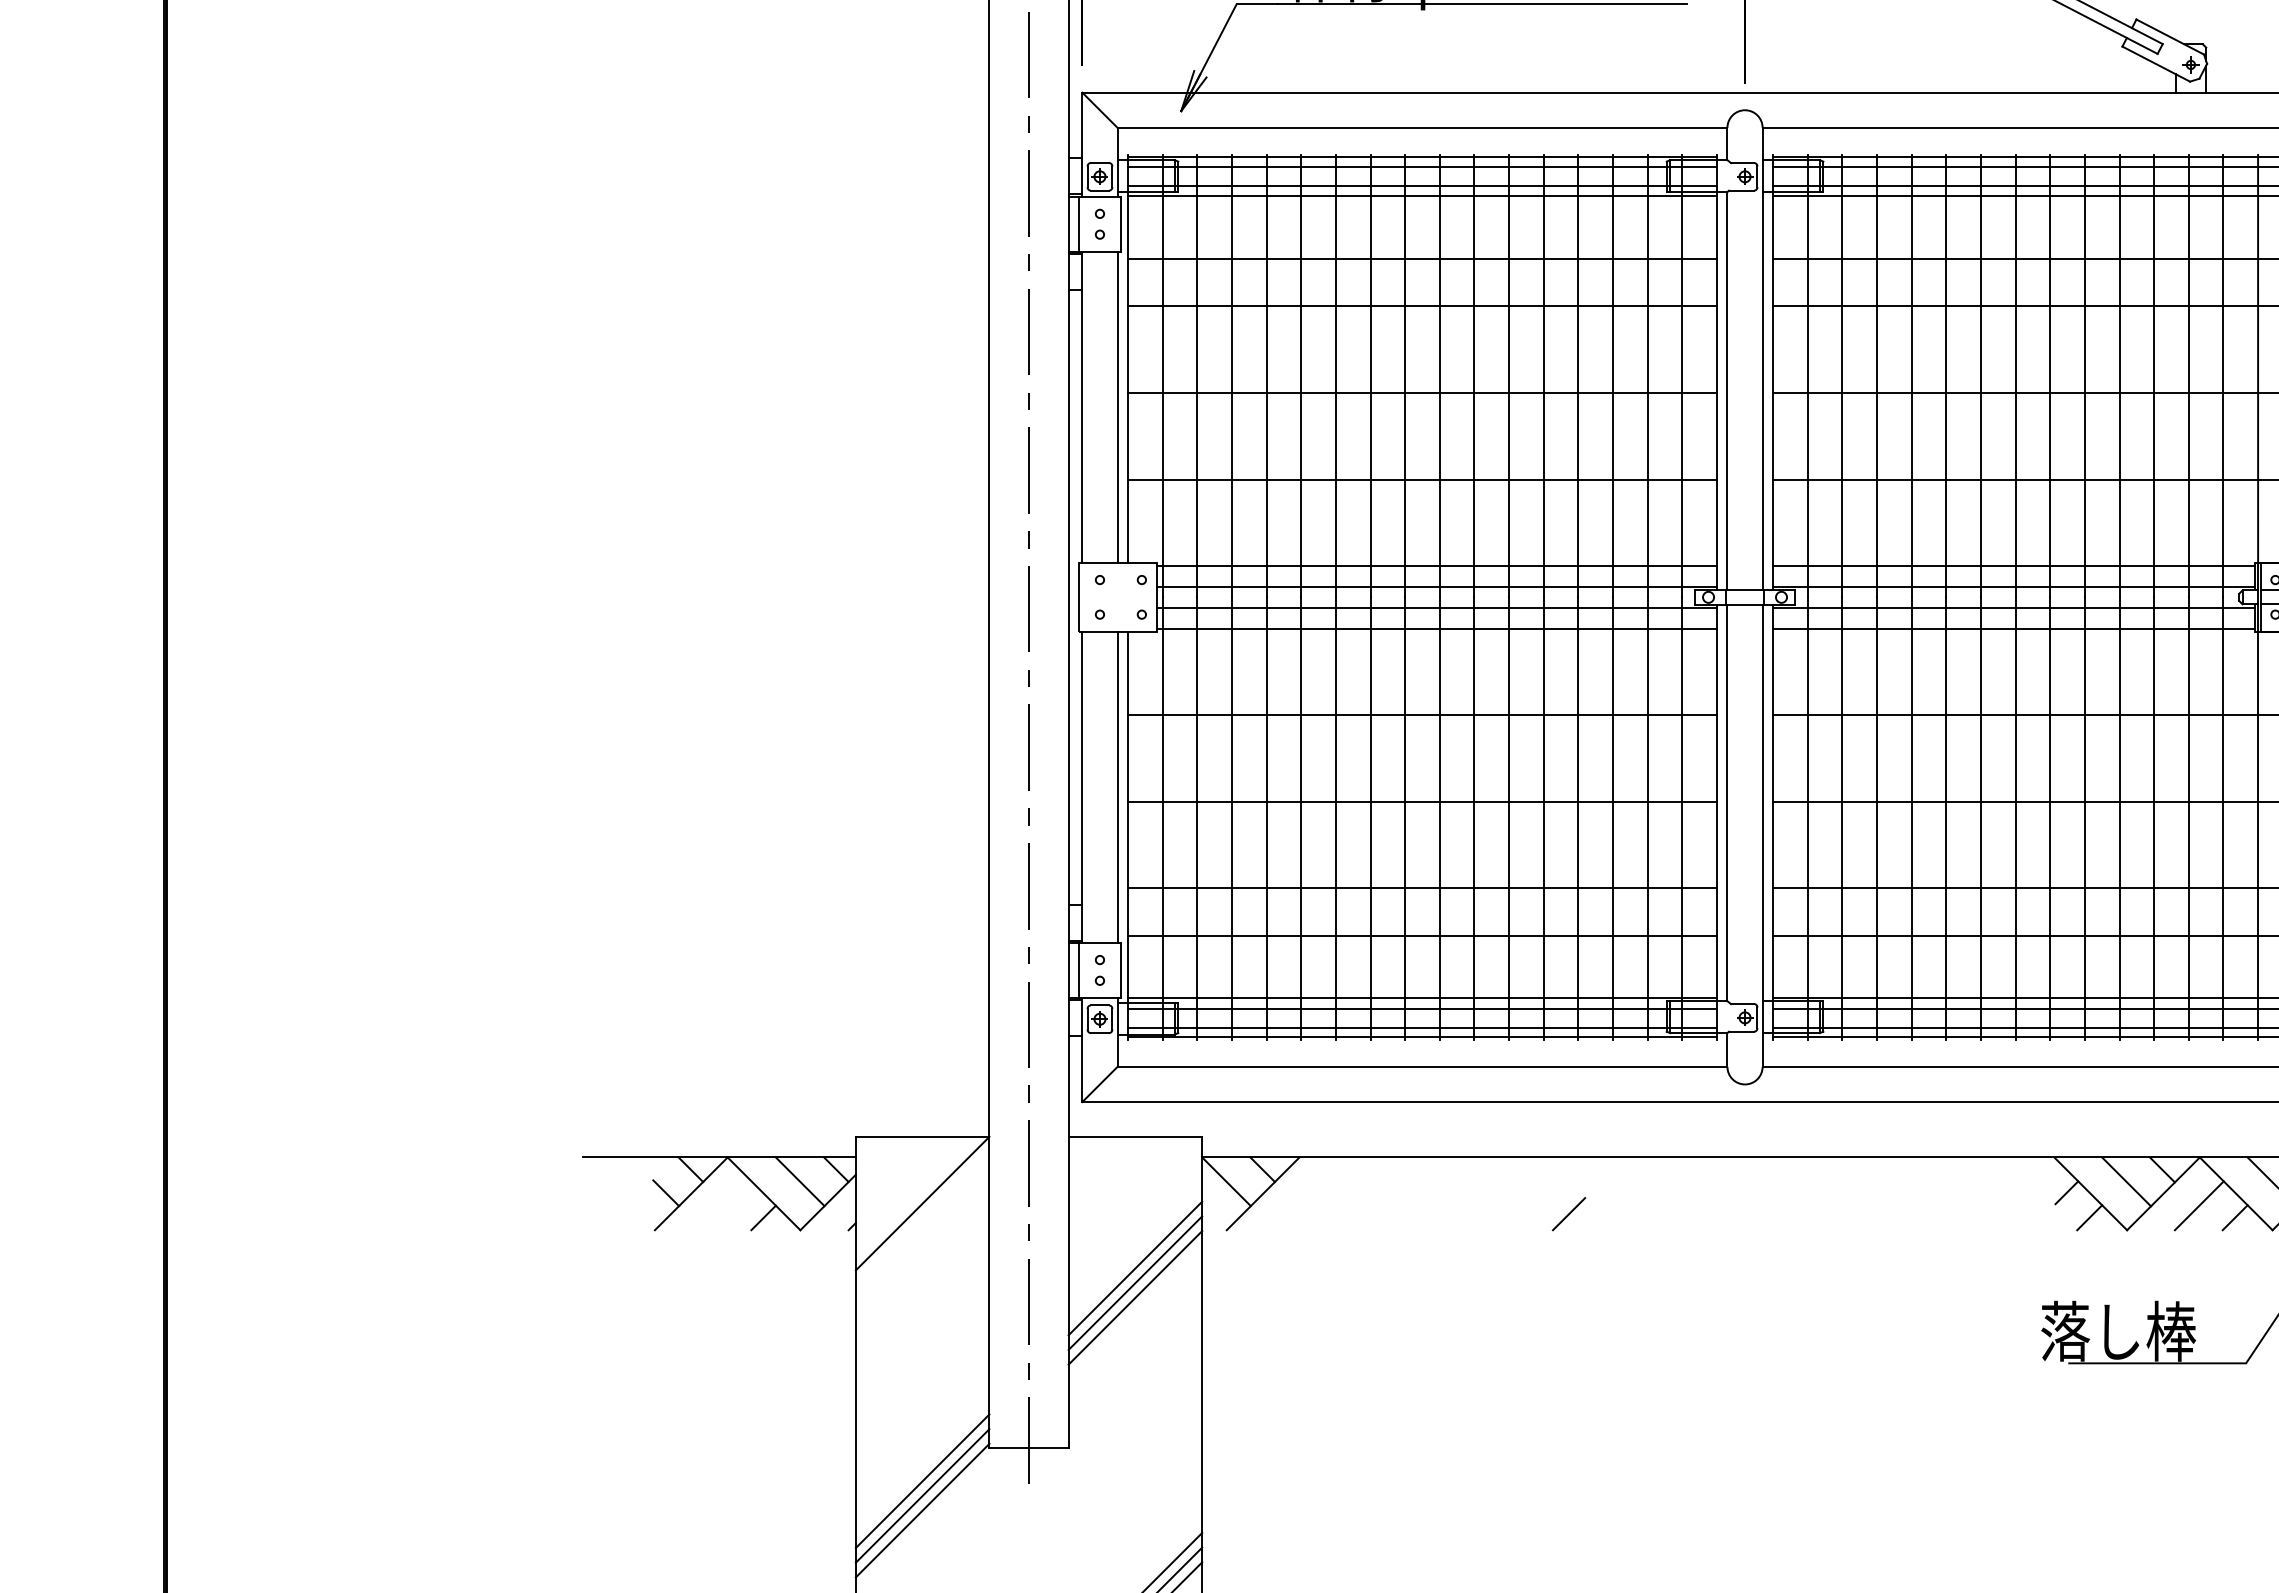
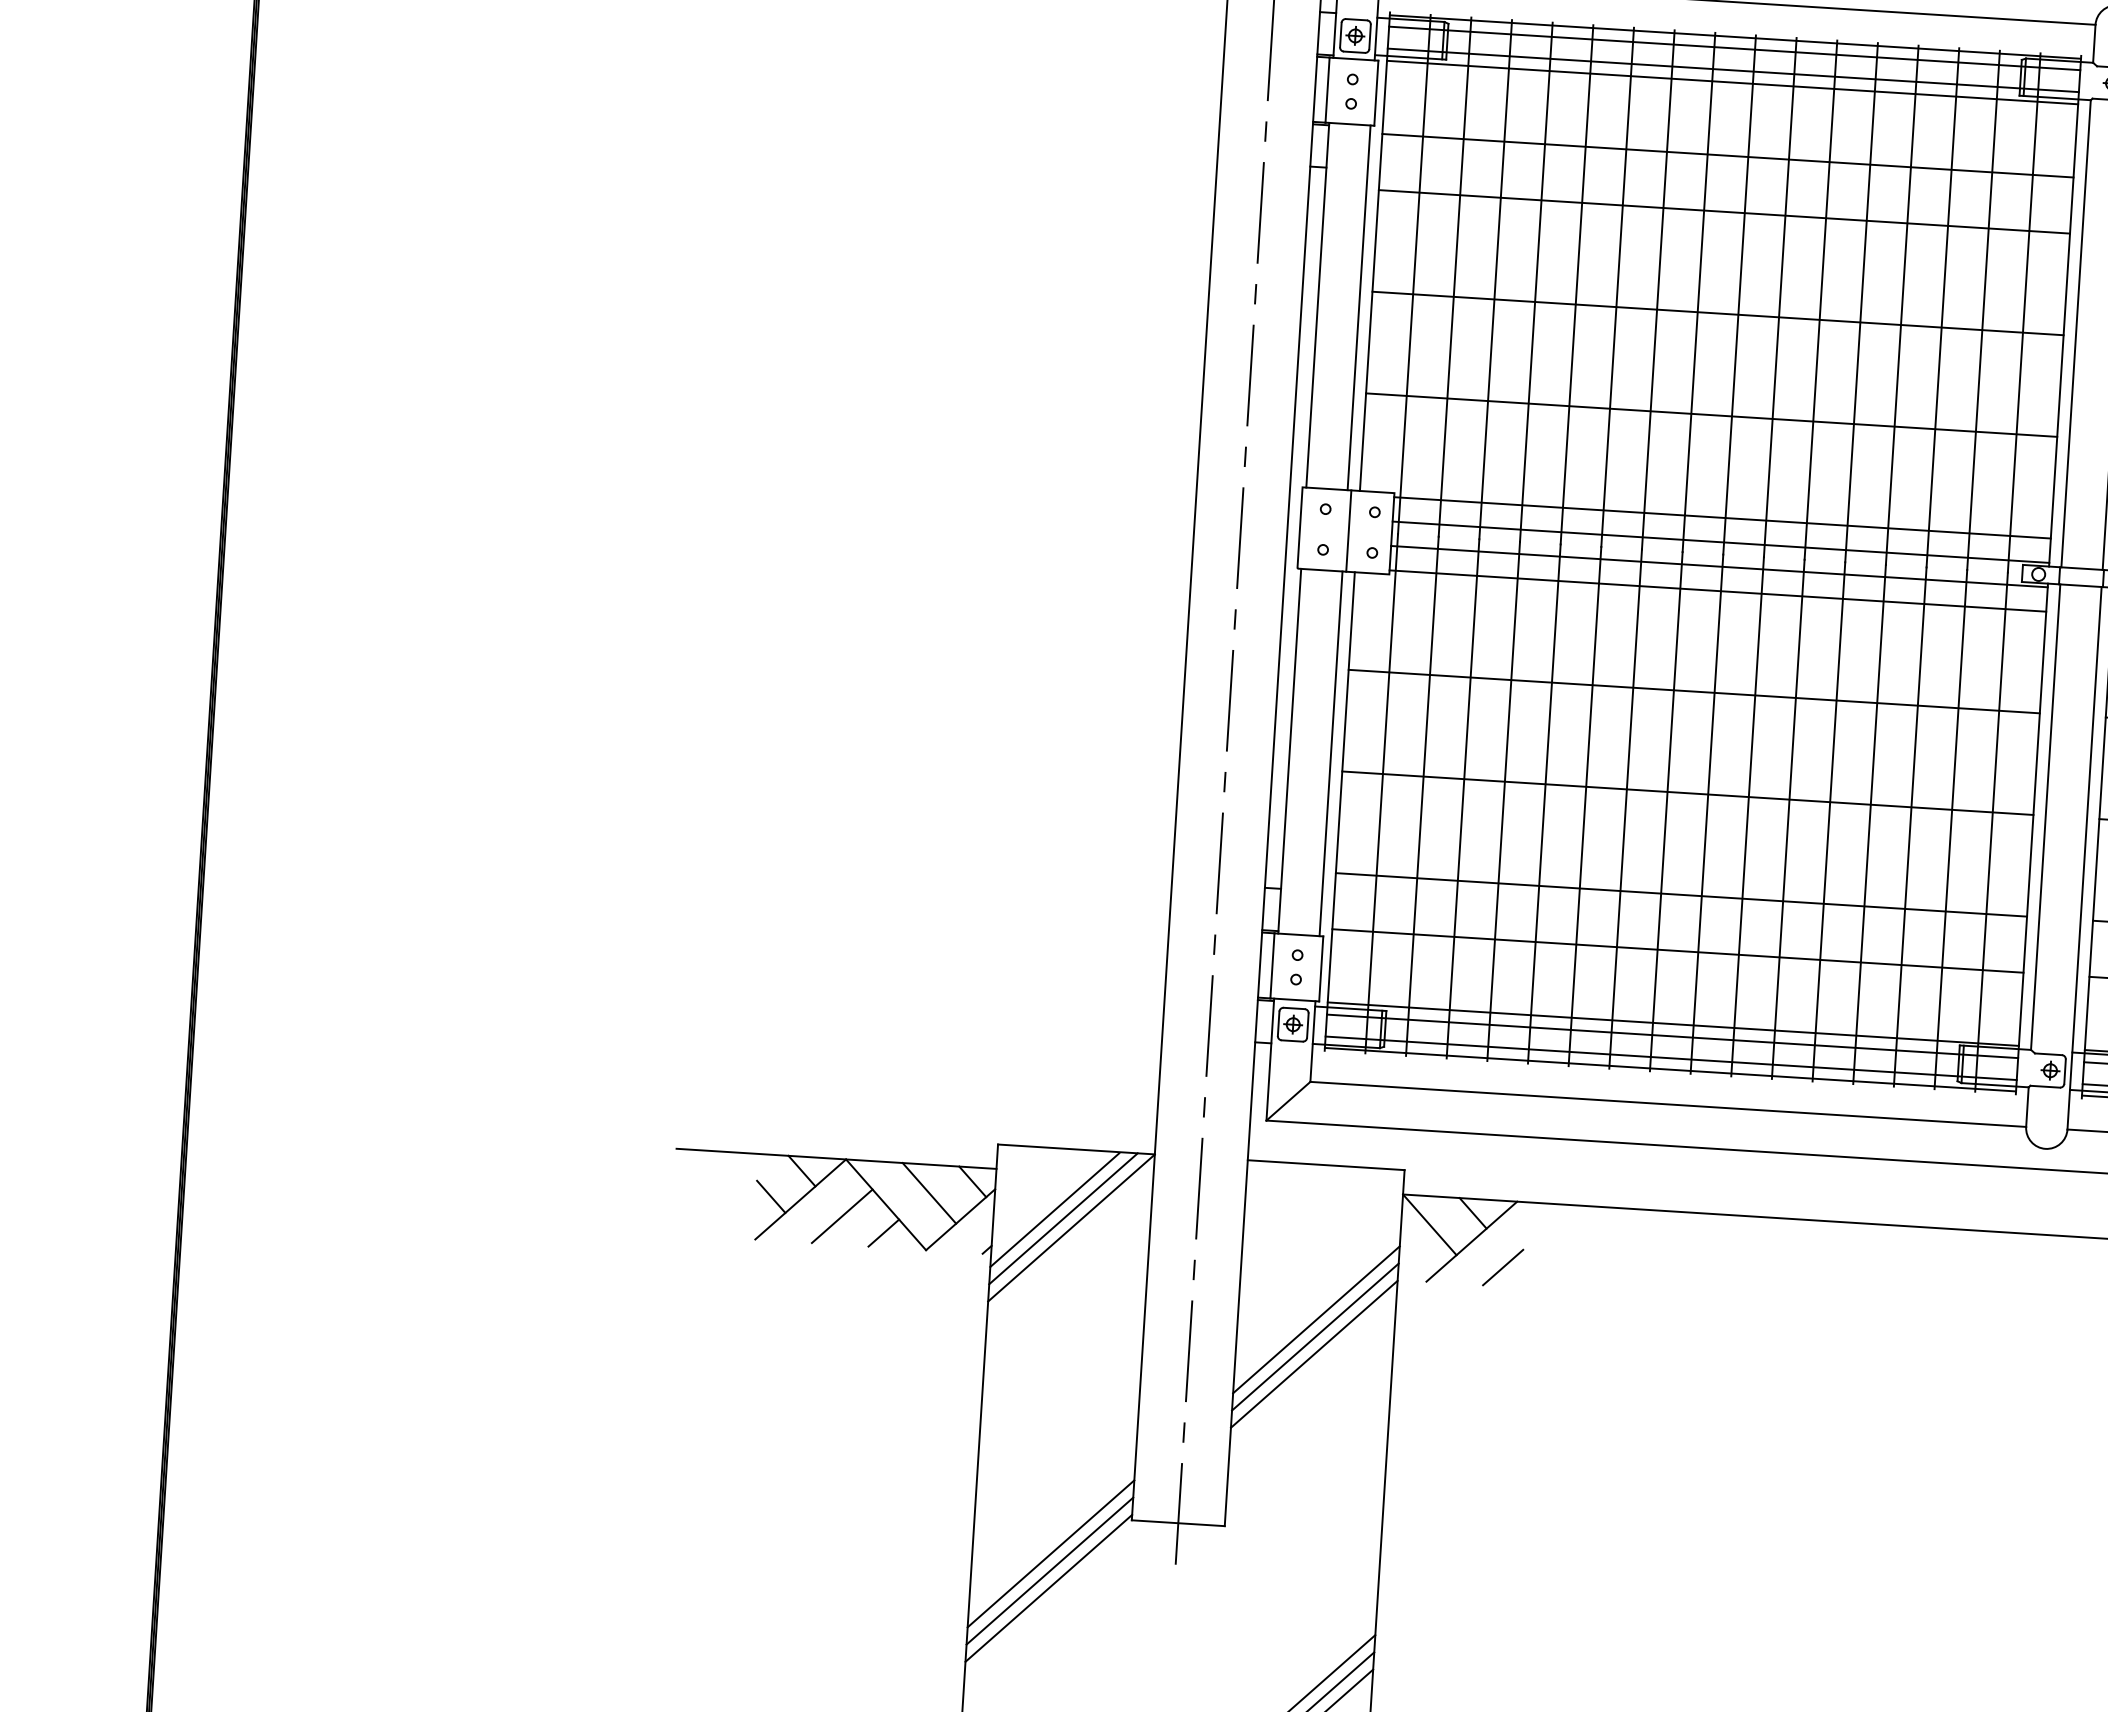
line: (1120, 597) -> (1348, 531), added
line: (907, 1189) -> (1054, 1210), added
line: (914, 1195) -> (1062, 1217), added
line: (727, 1205) -> (842, 1215), added
line: (1568, 1214) -> (1502, 1267), moved

